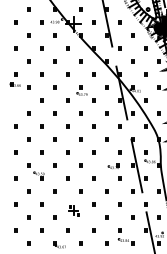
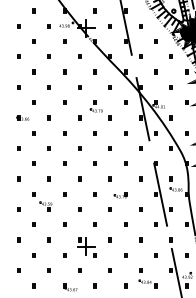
part: (14, 84) -> (21, 117), moved
part: (113, 165) -> (120, 194), moved
part: (73, 210) -> (86, 246), size x1.67

